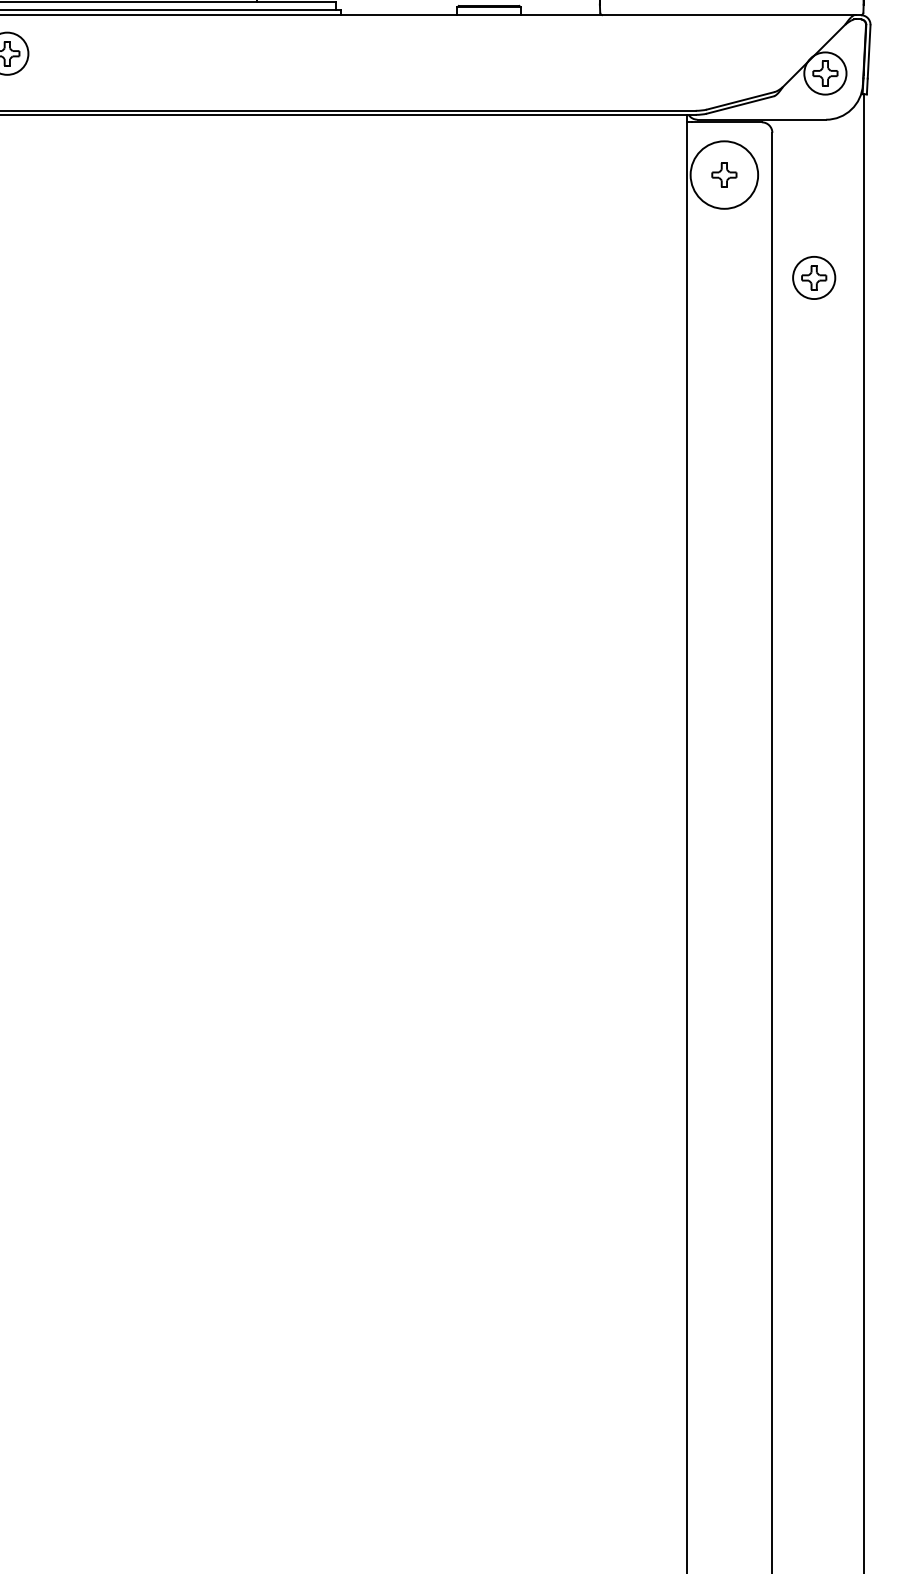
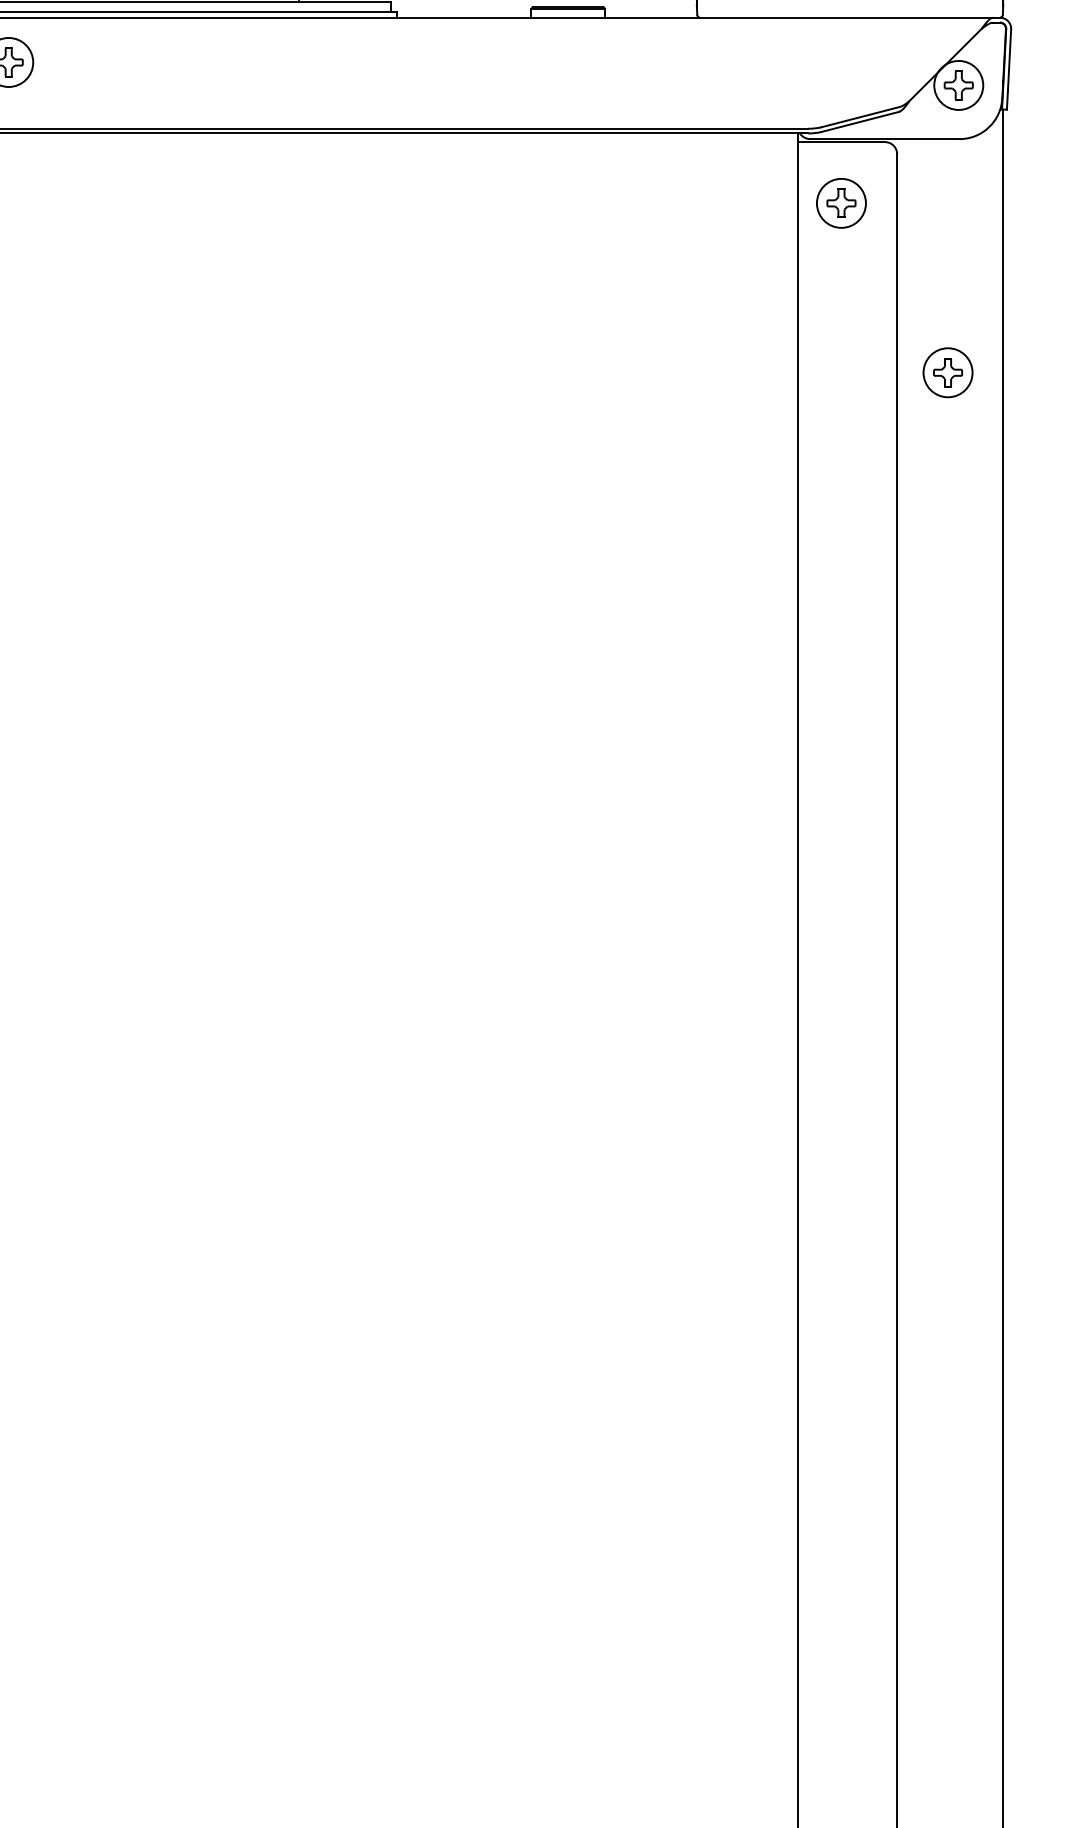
circle: (724, 174) -> (841, 202), size x0.62
part: (814, 277) -> (948, 372), moved

